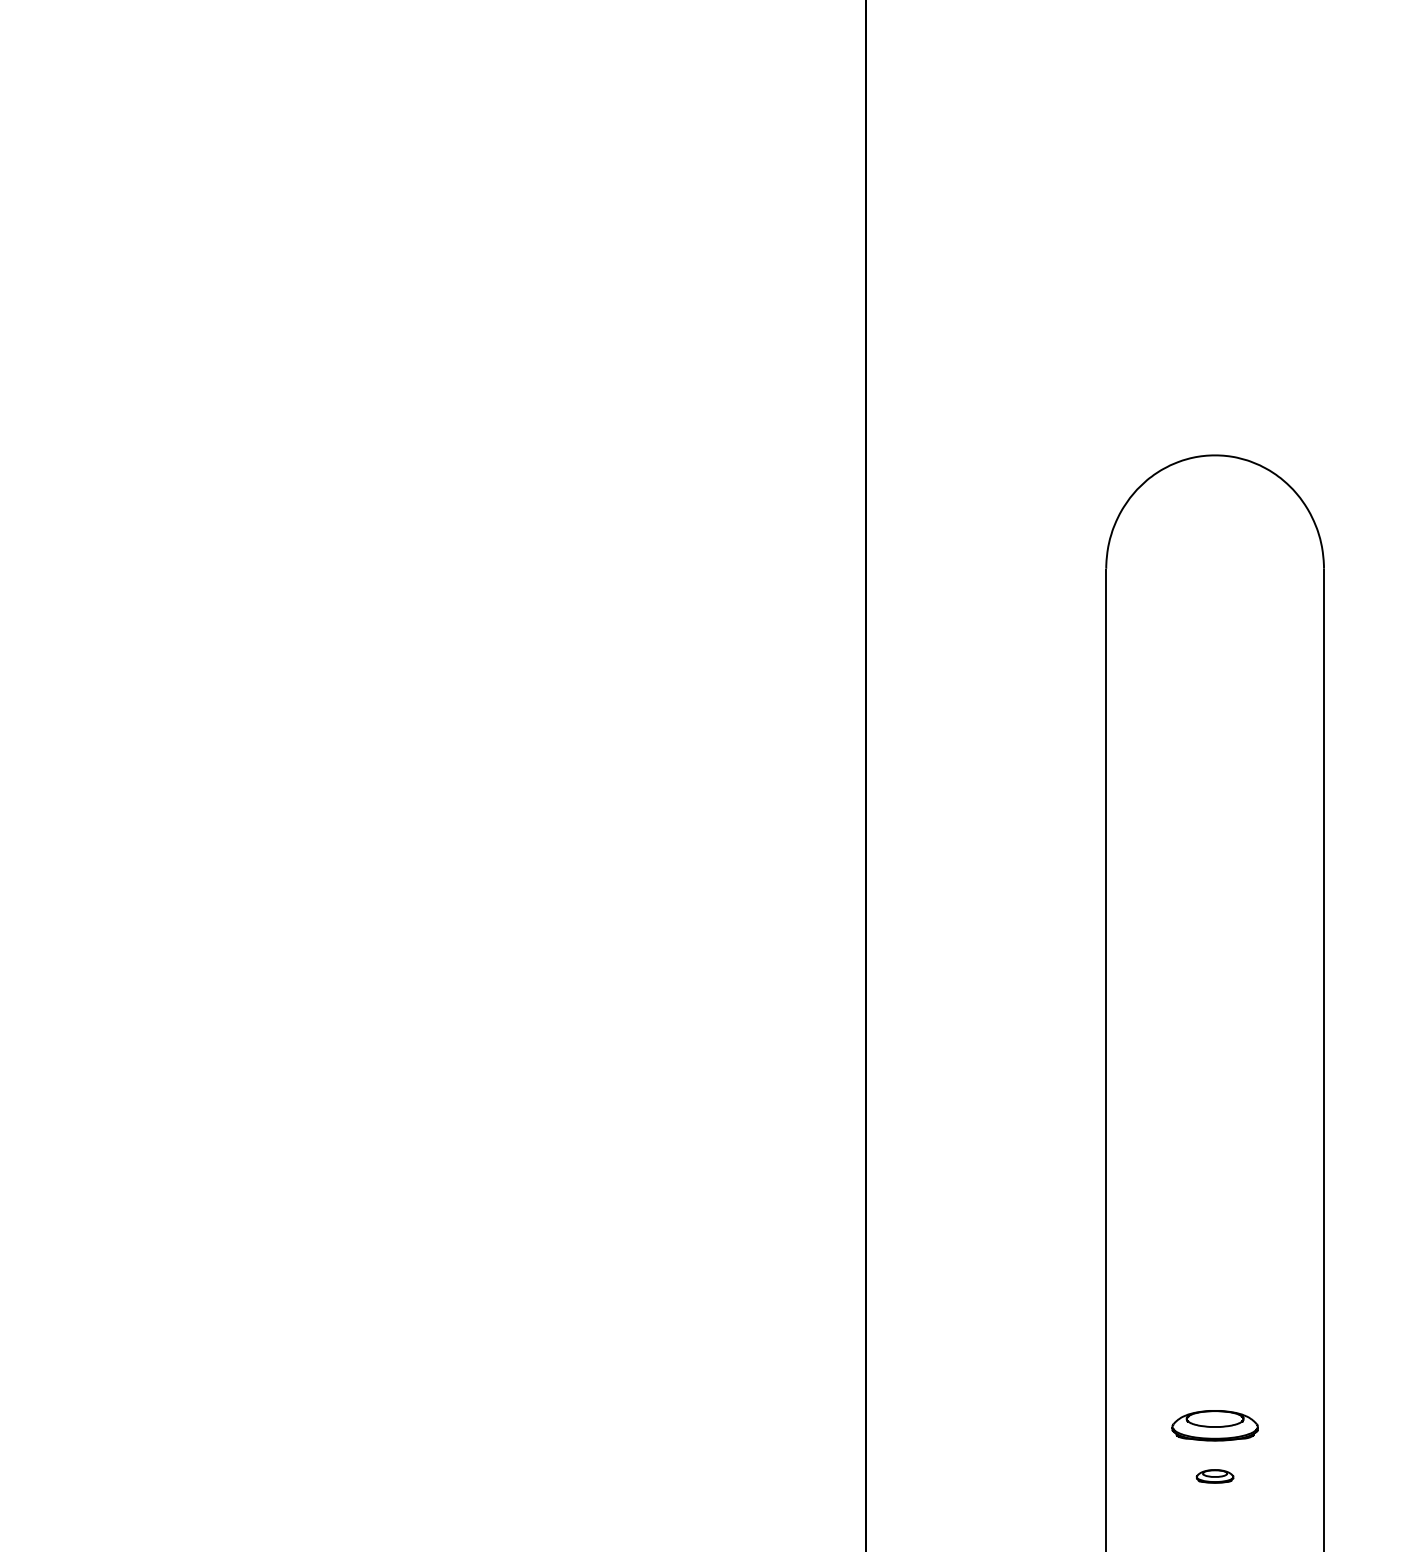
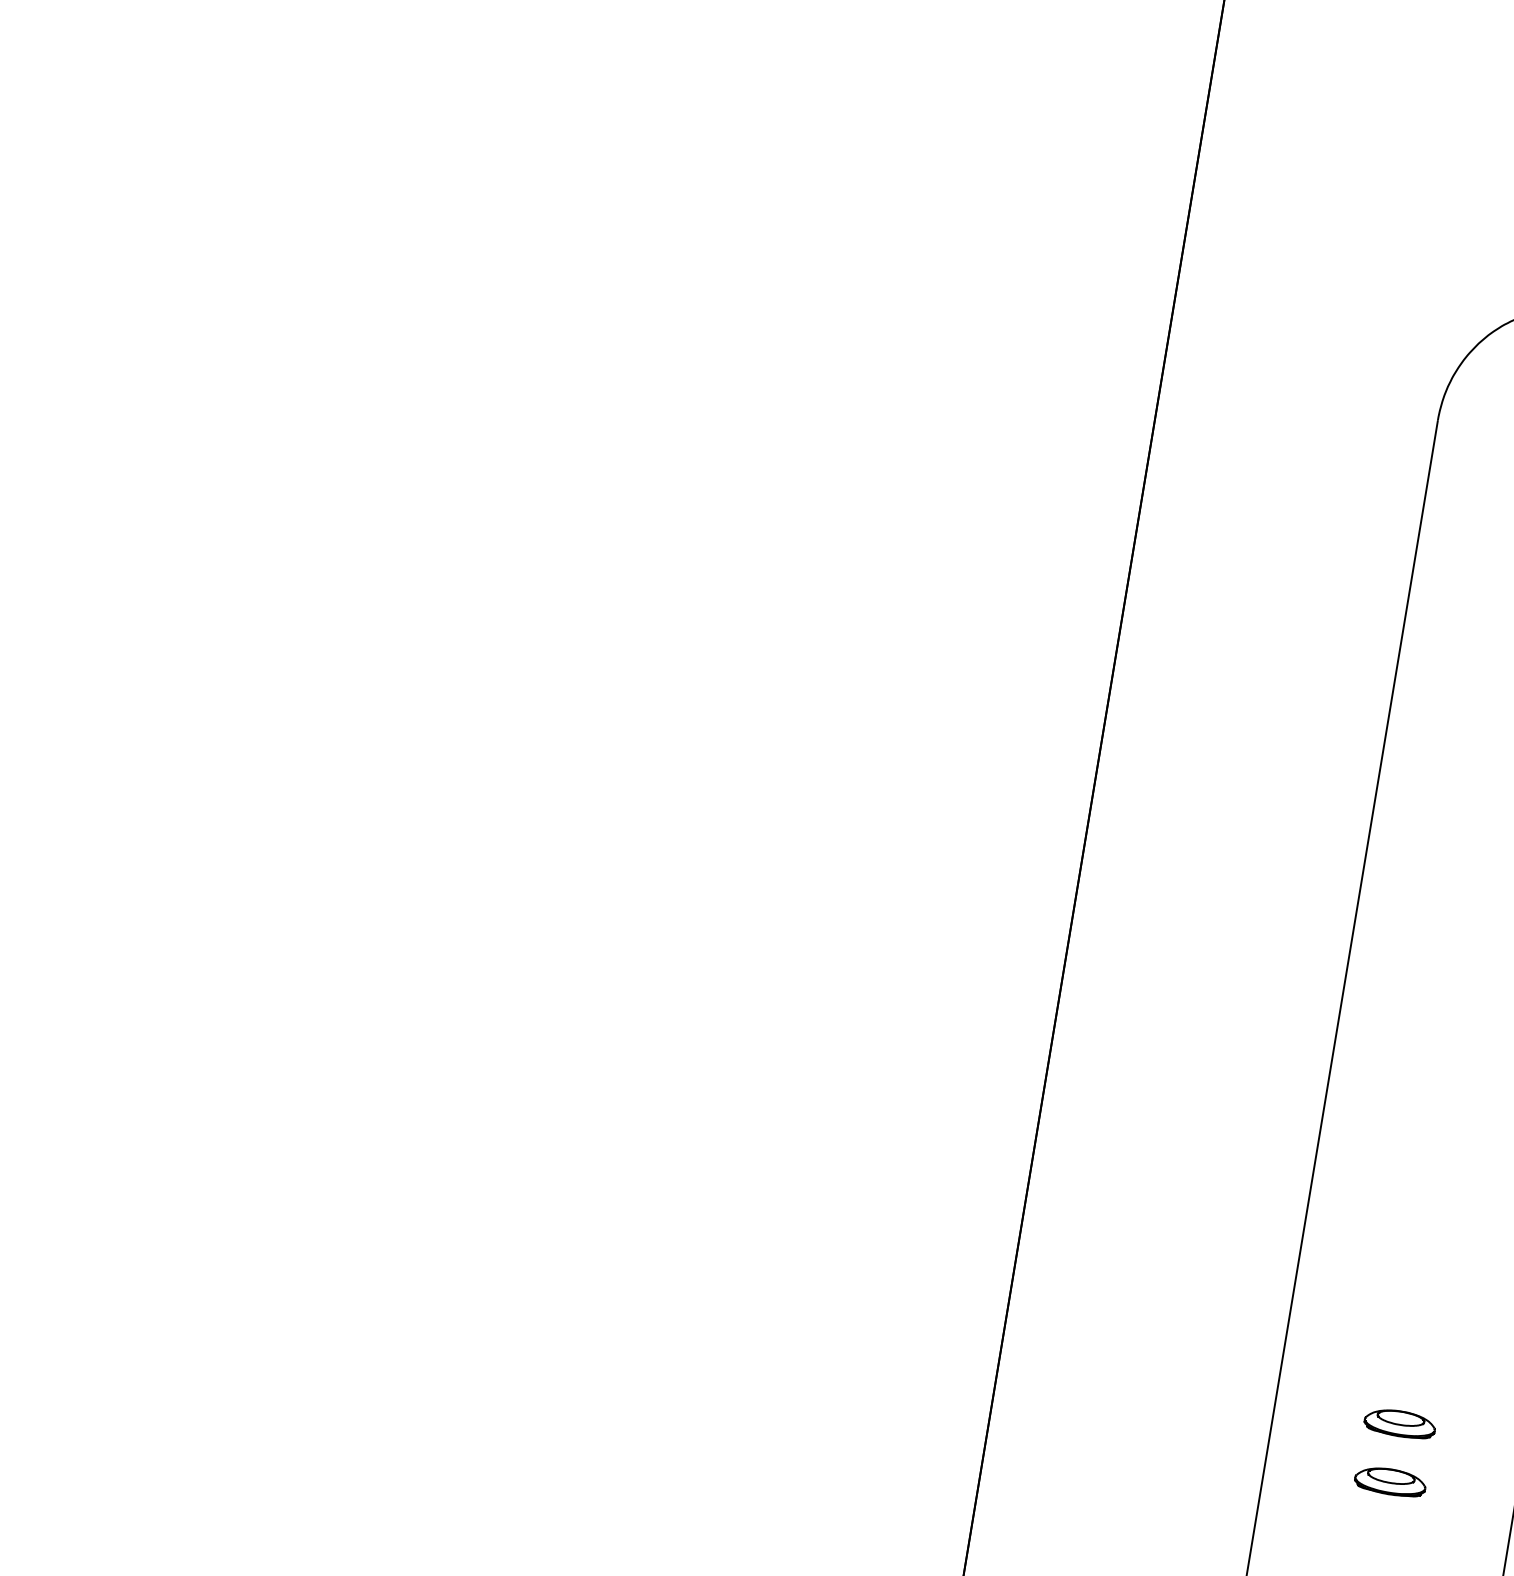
part: (1214, 1425) -> (1399, 1423), size x0.71
part: (1214, 1476) -> (1389, 1481), size x1.67

